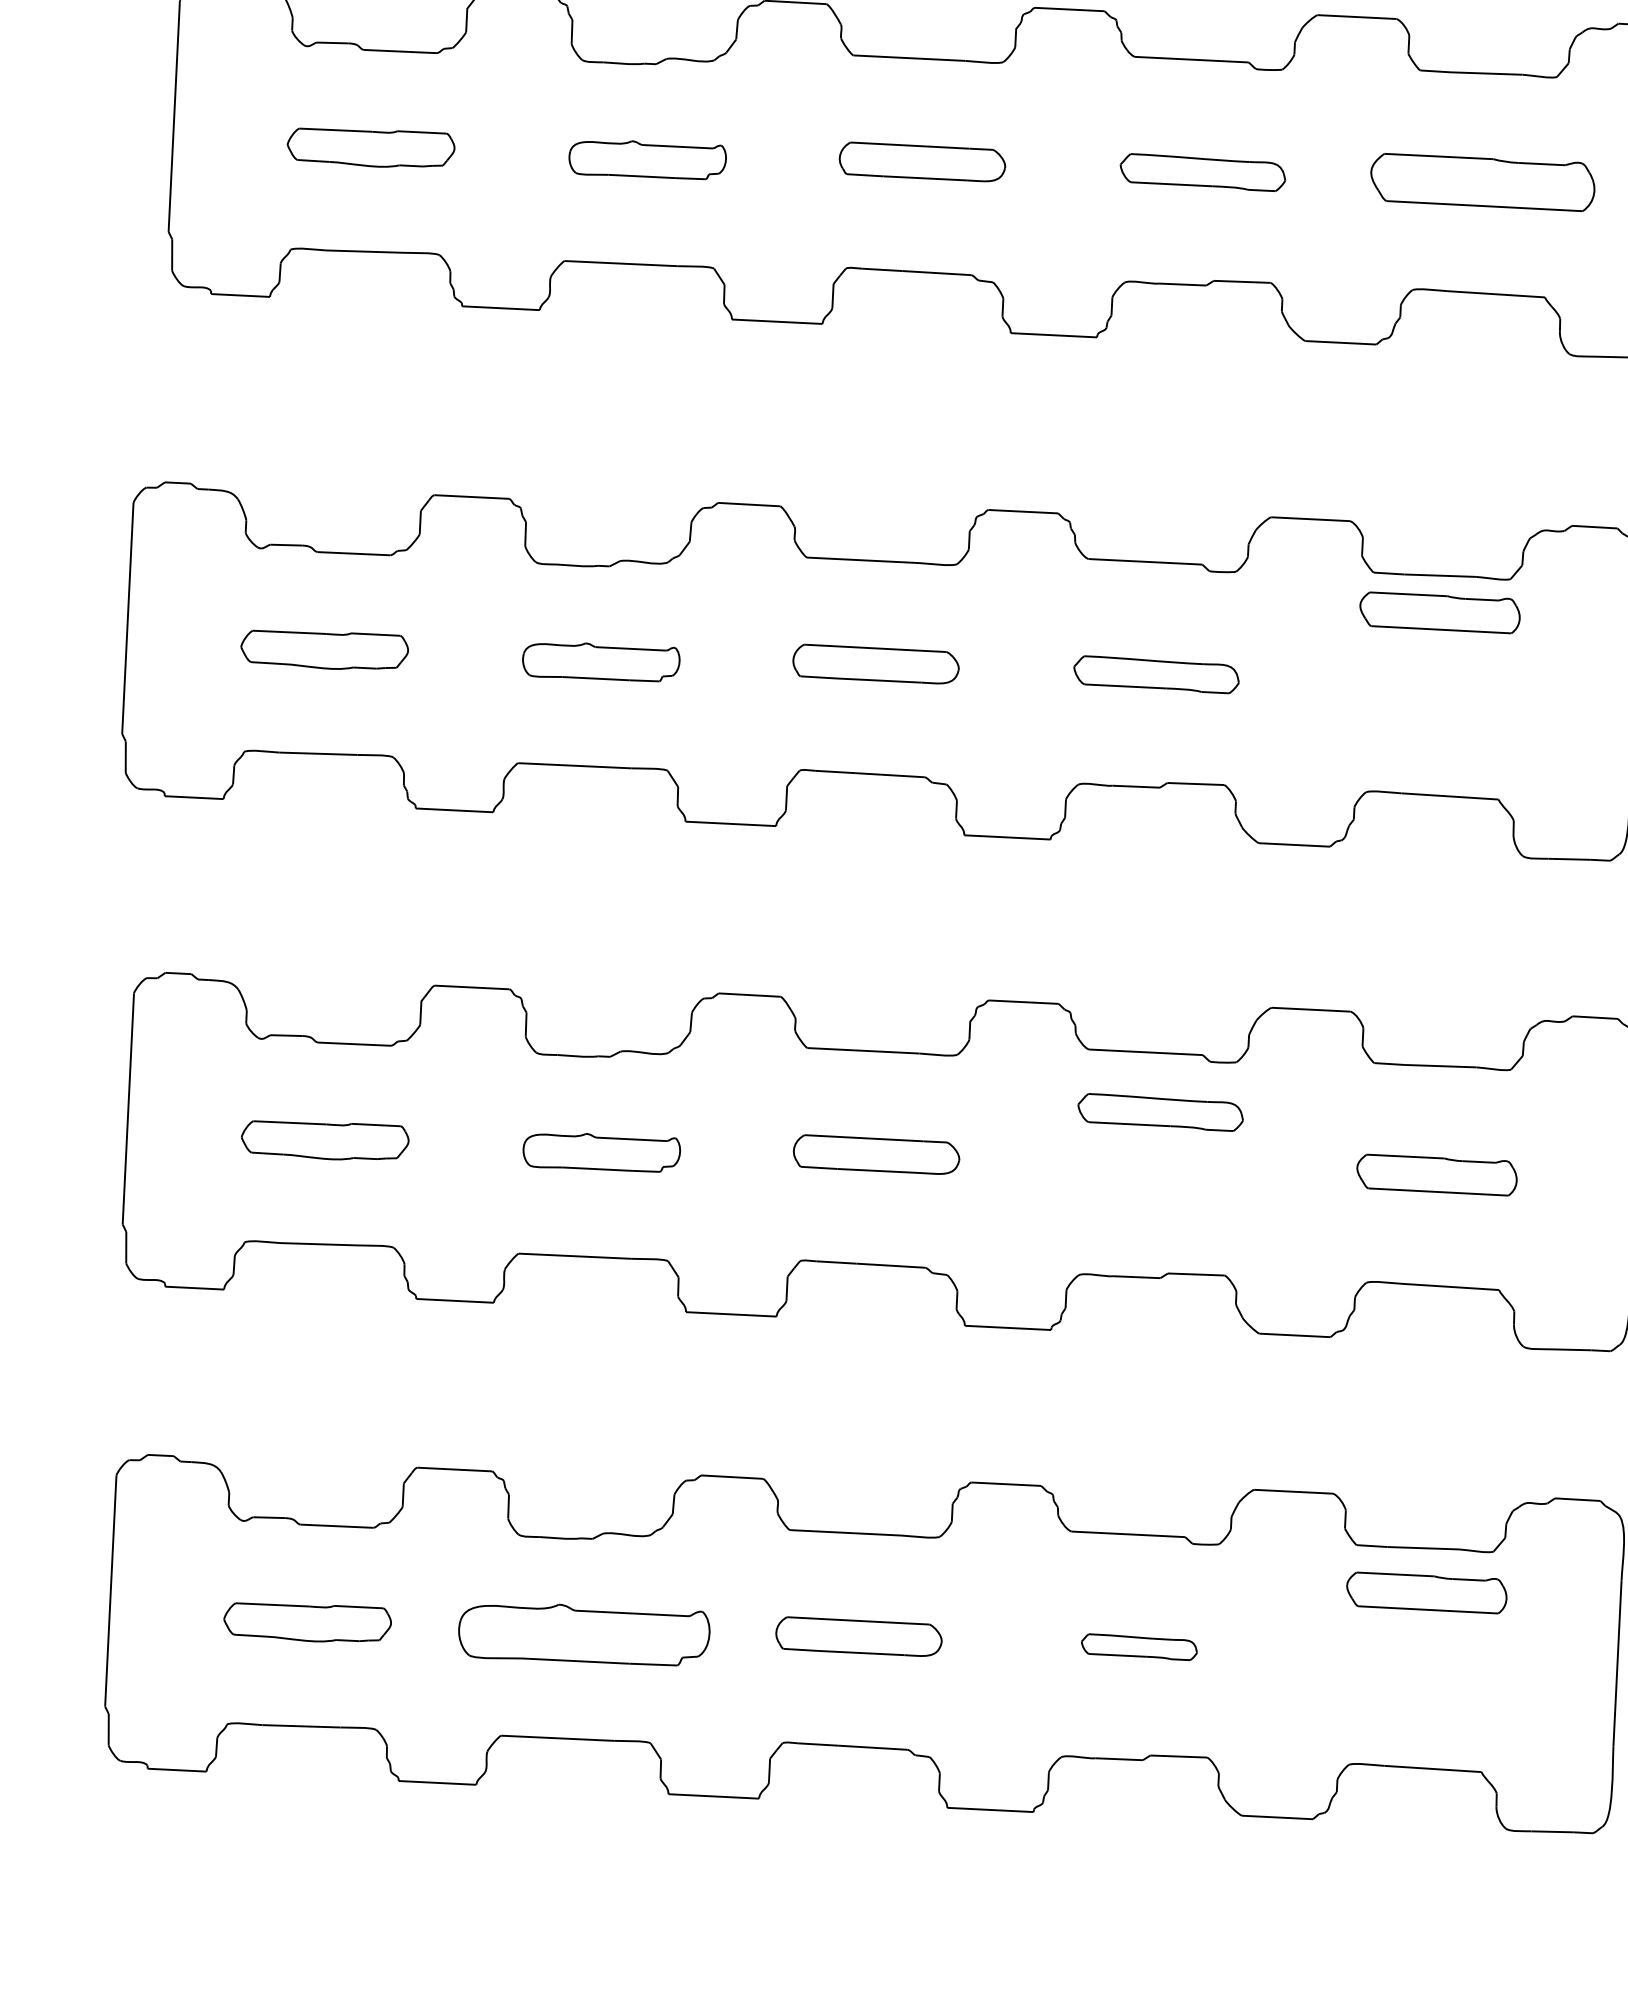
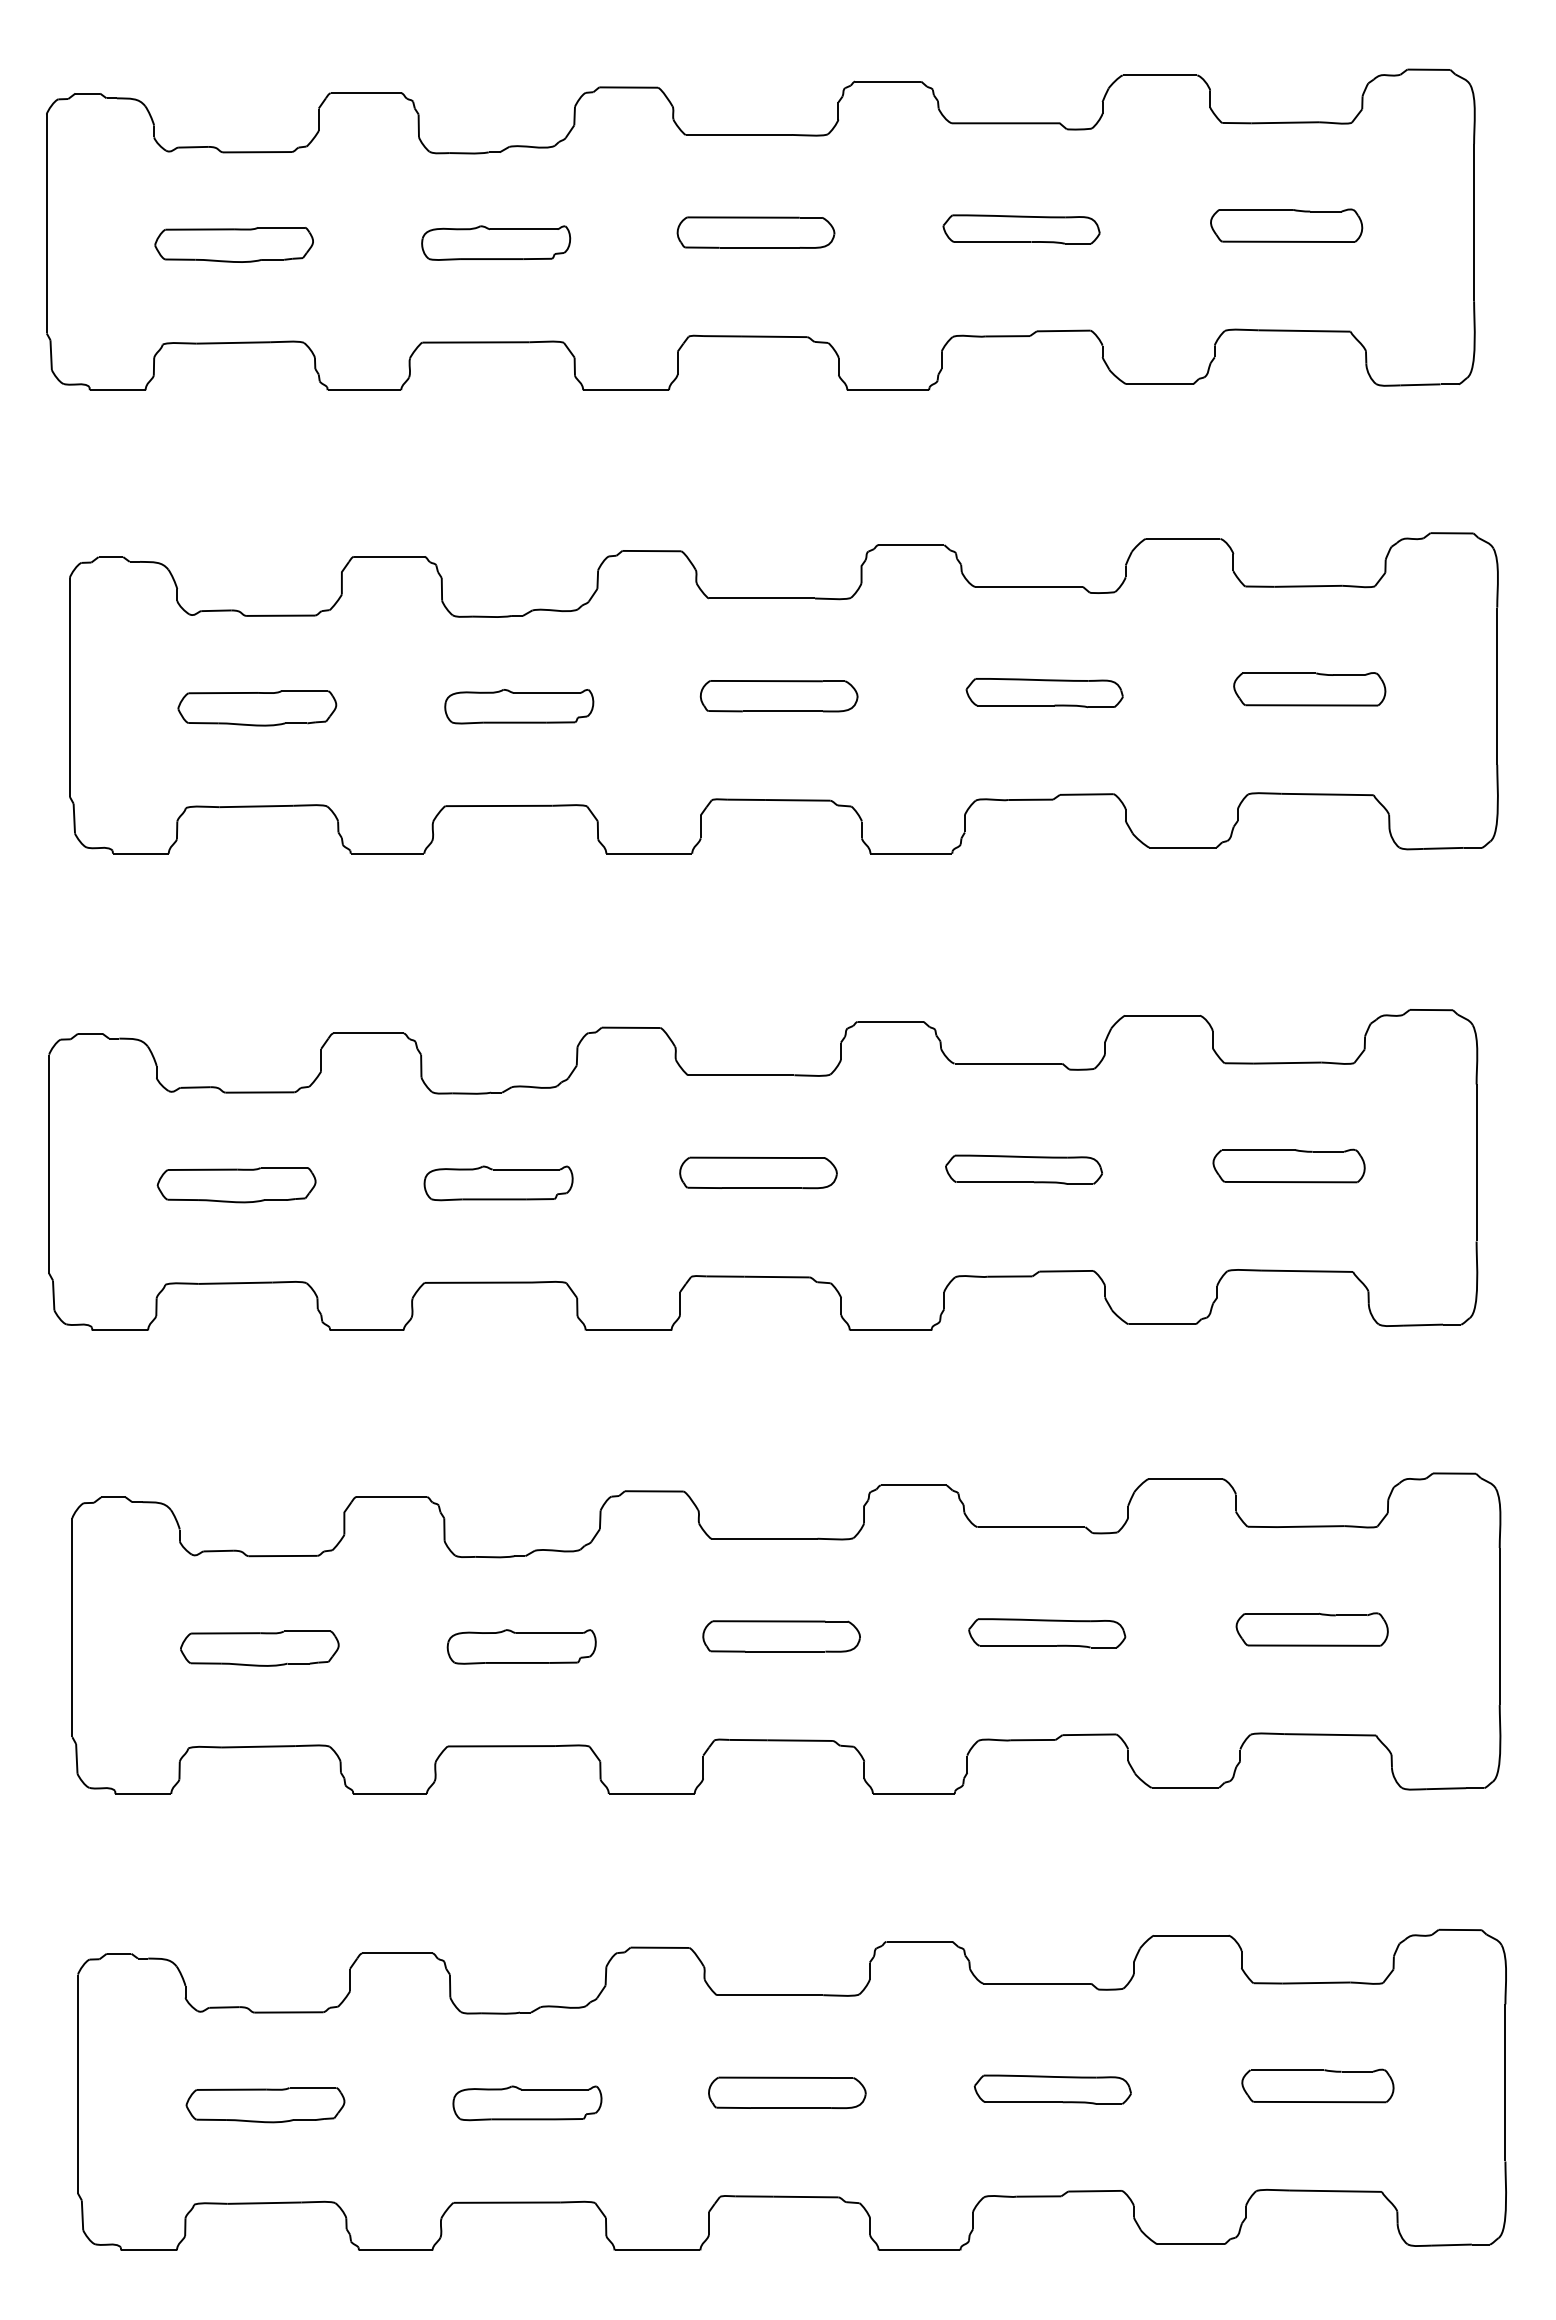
part: (1482, 182) -> (1309, 689), size x0.71
part: (1439, 612) -> (1288, 1165), moved
part: (1160, 1112) -> (1047, 1633), moved
part: (1426, 1592) -> (1317, 2085), moved
part: (584, 1634) -> (527, 2103), size x0.62
part: (1139, 1646) -> (1052, 2089), size x1.43

